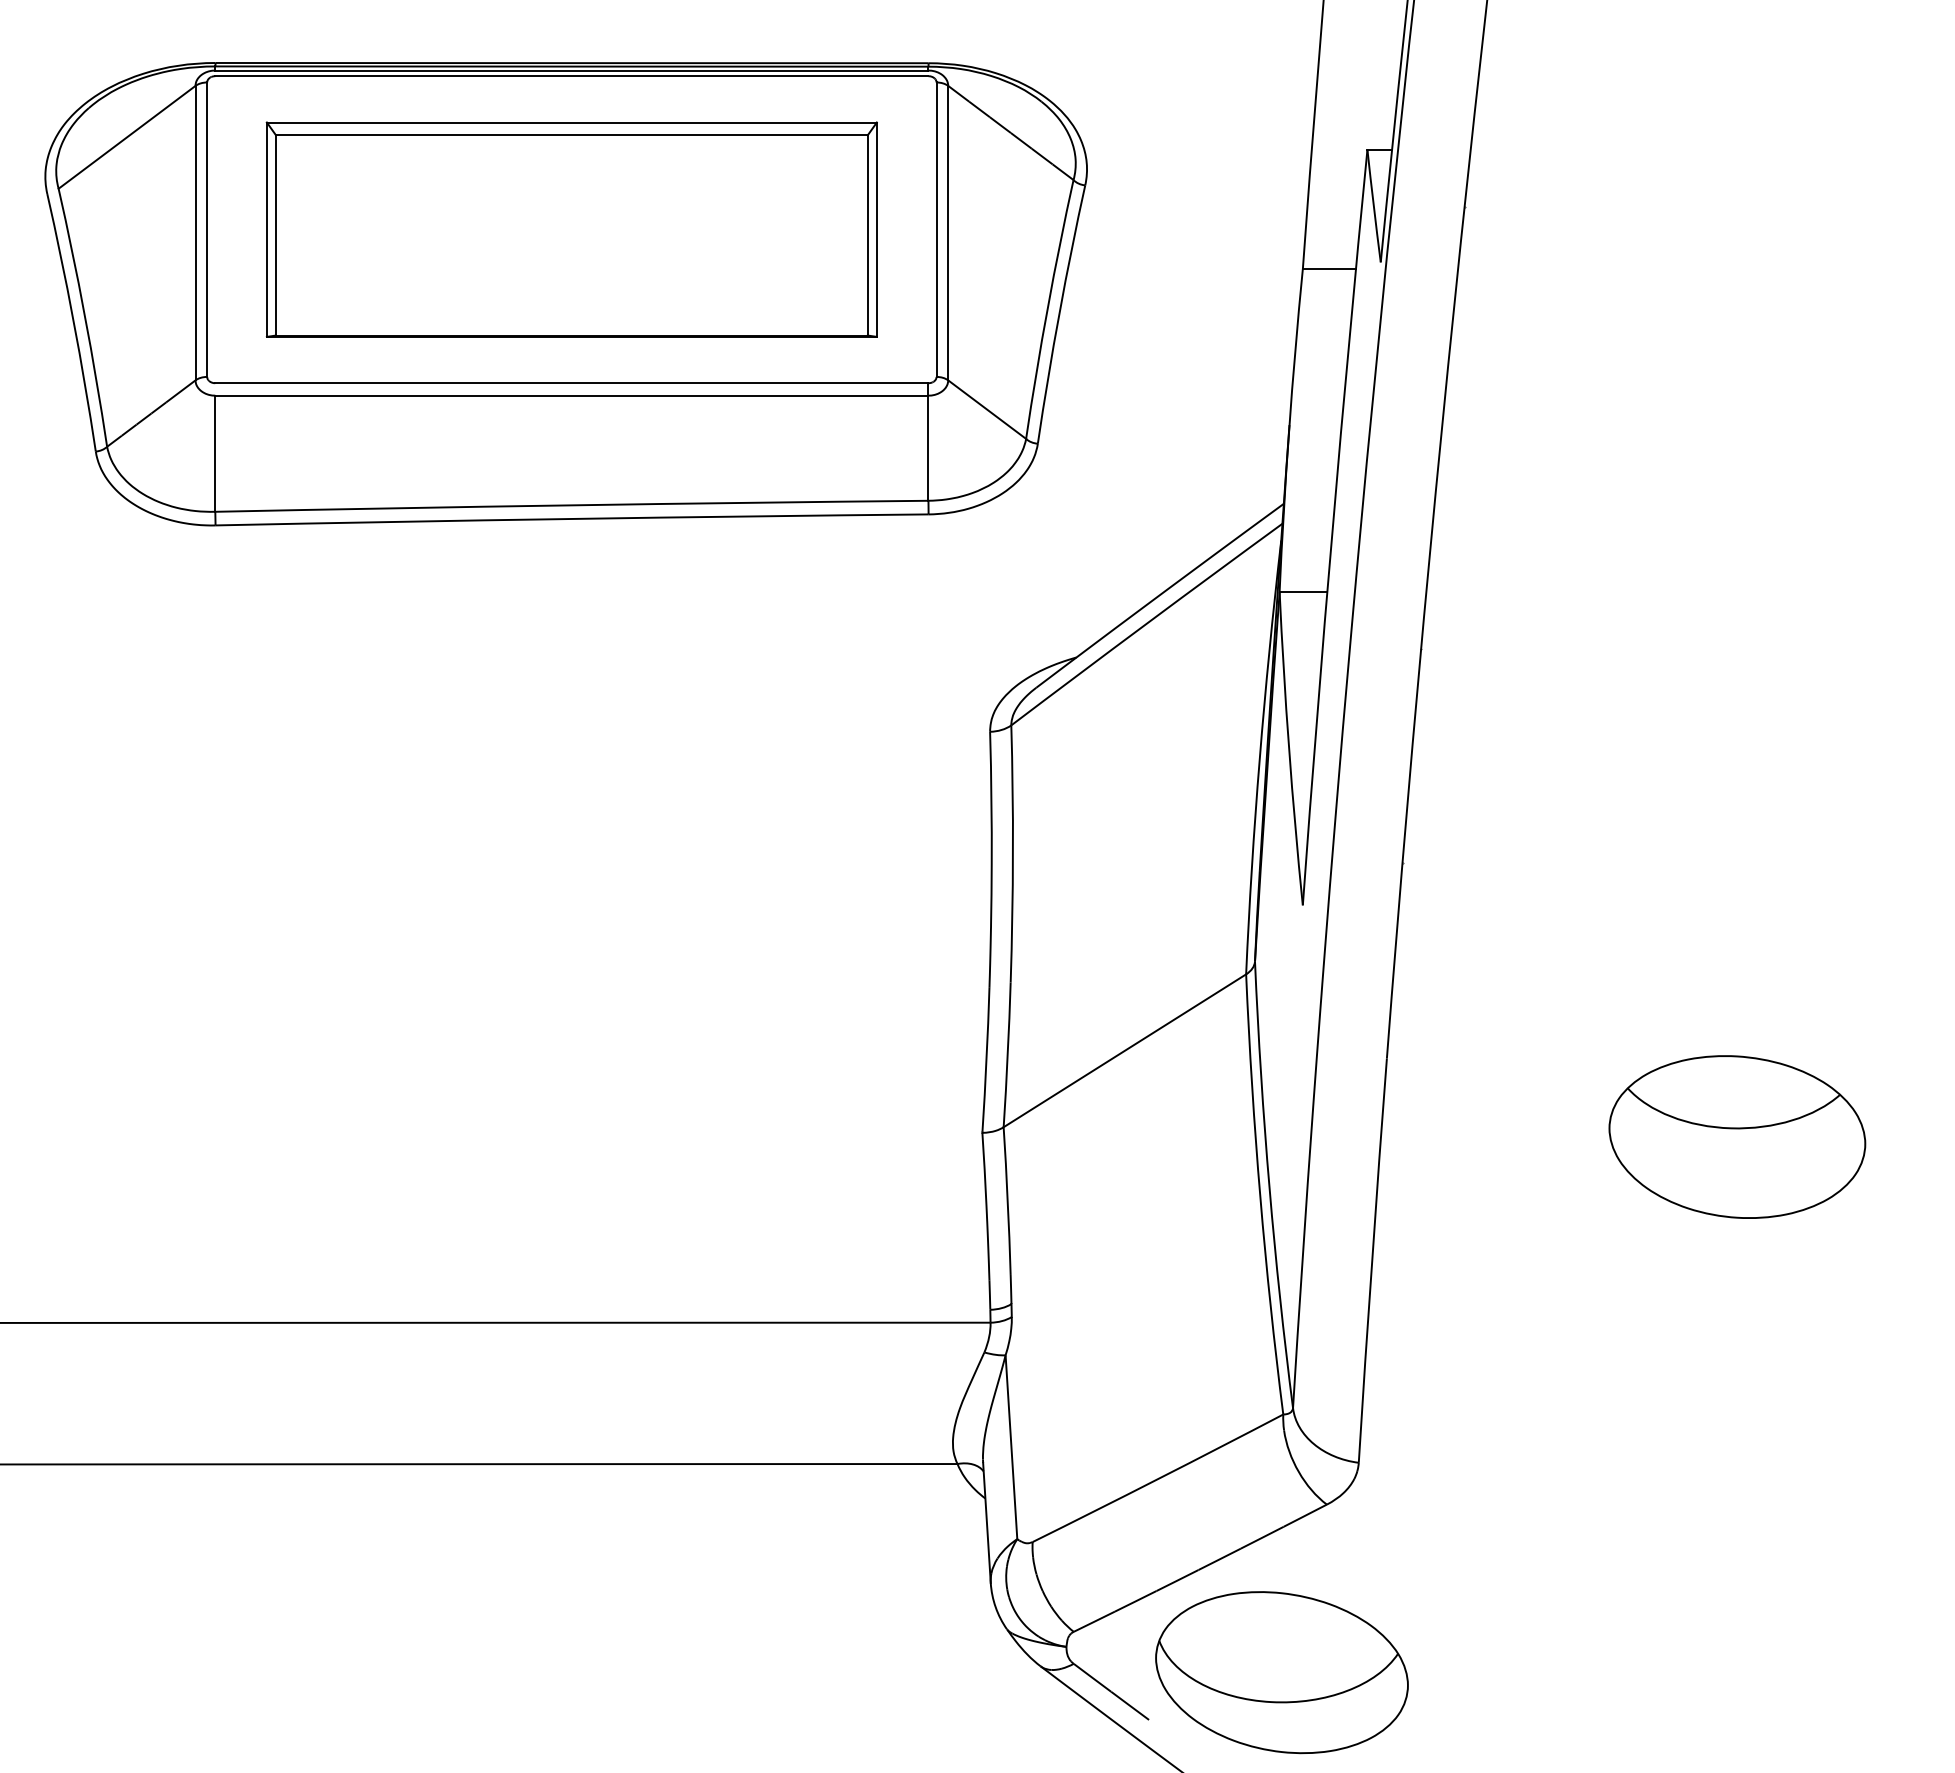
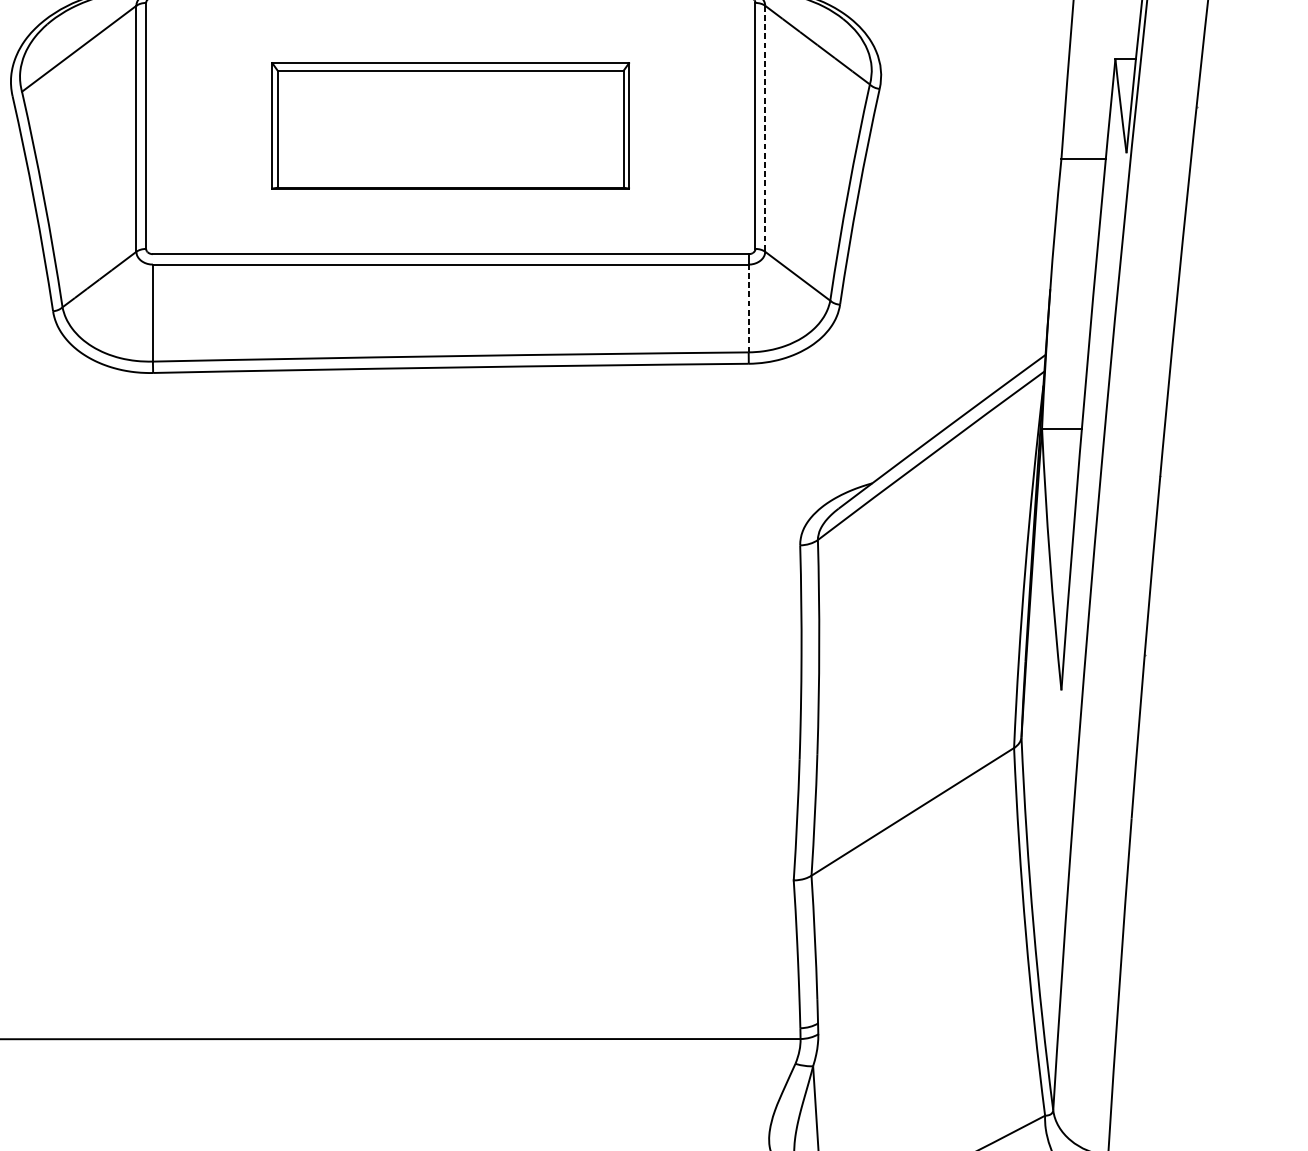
part: (571, 229) -> (450, 125), size x0.7
line: (948, 233) -> (765, 129), solid -> dashed
line: (928, 448) -> (748, 308), solid -> dashed

